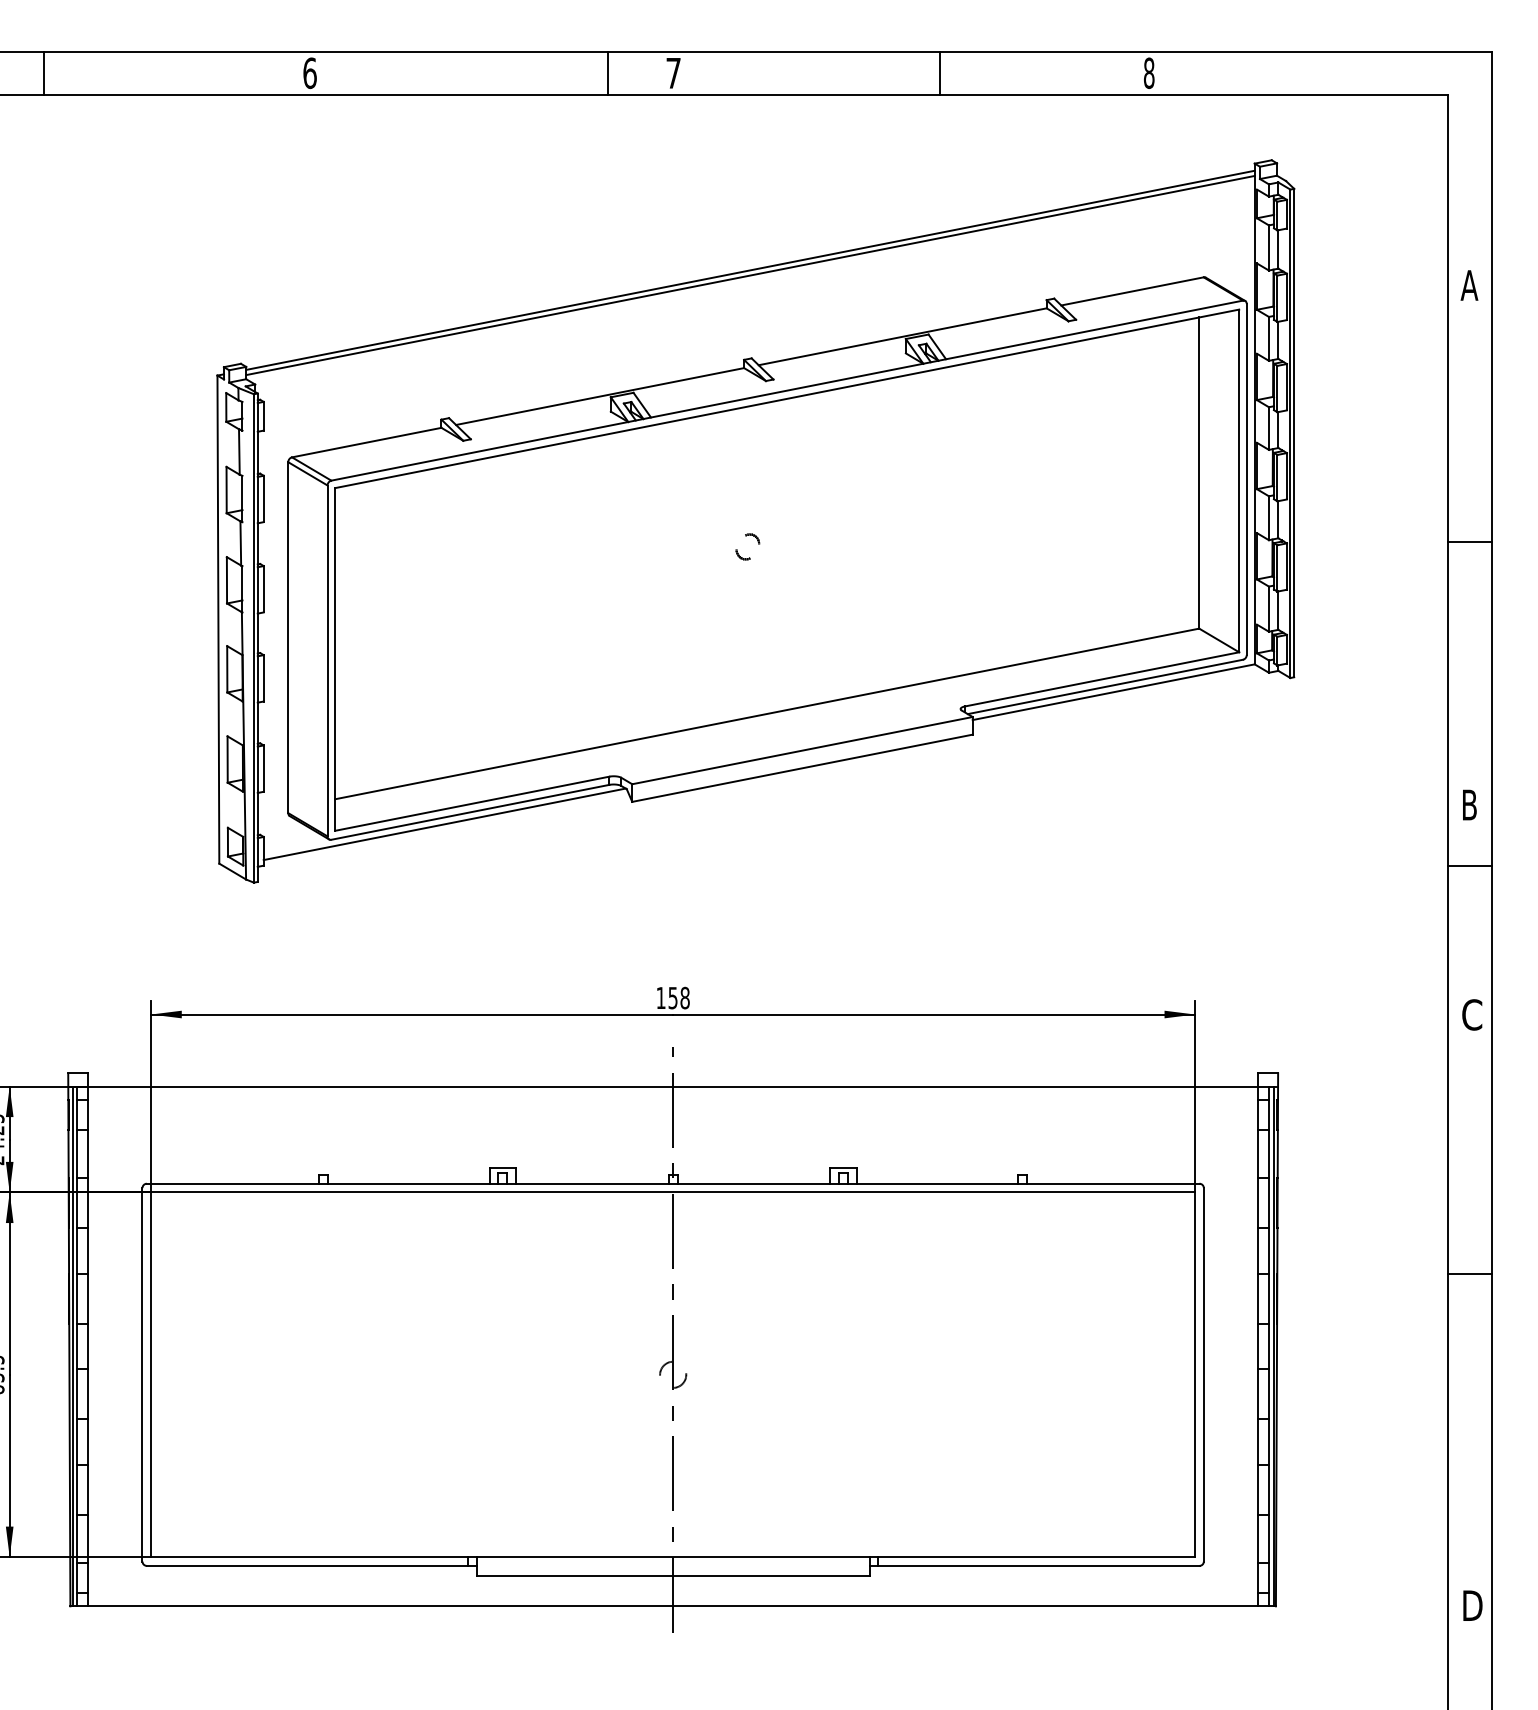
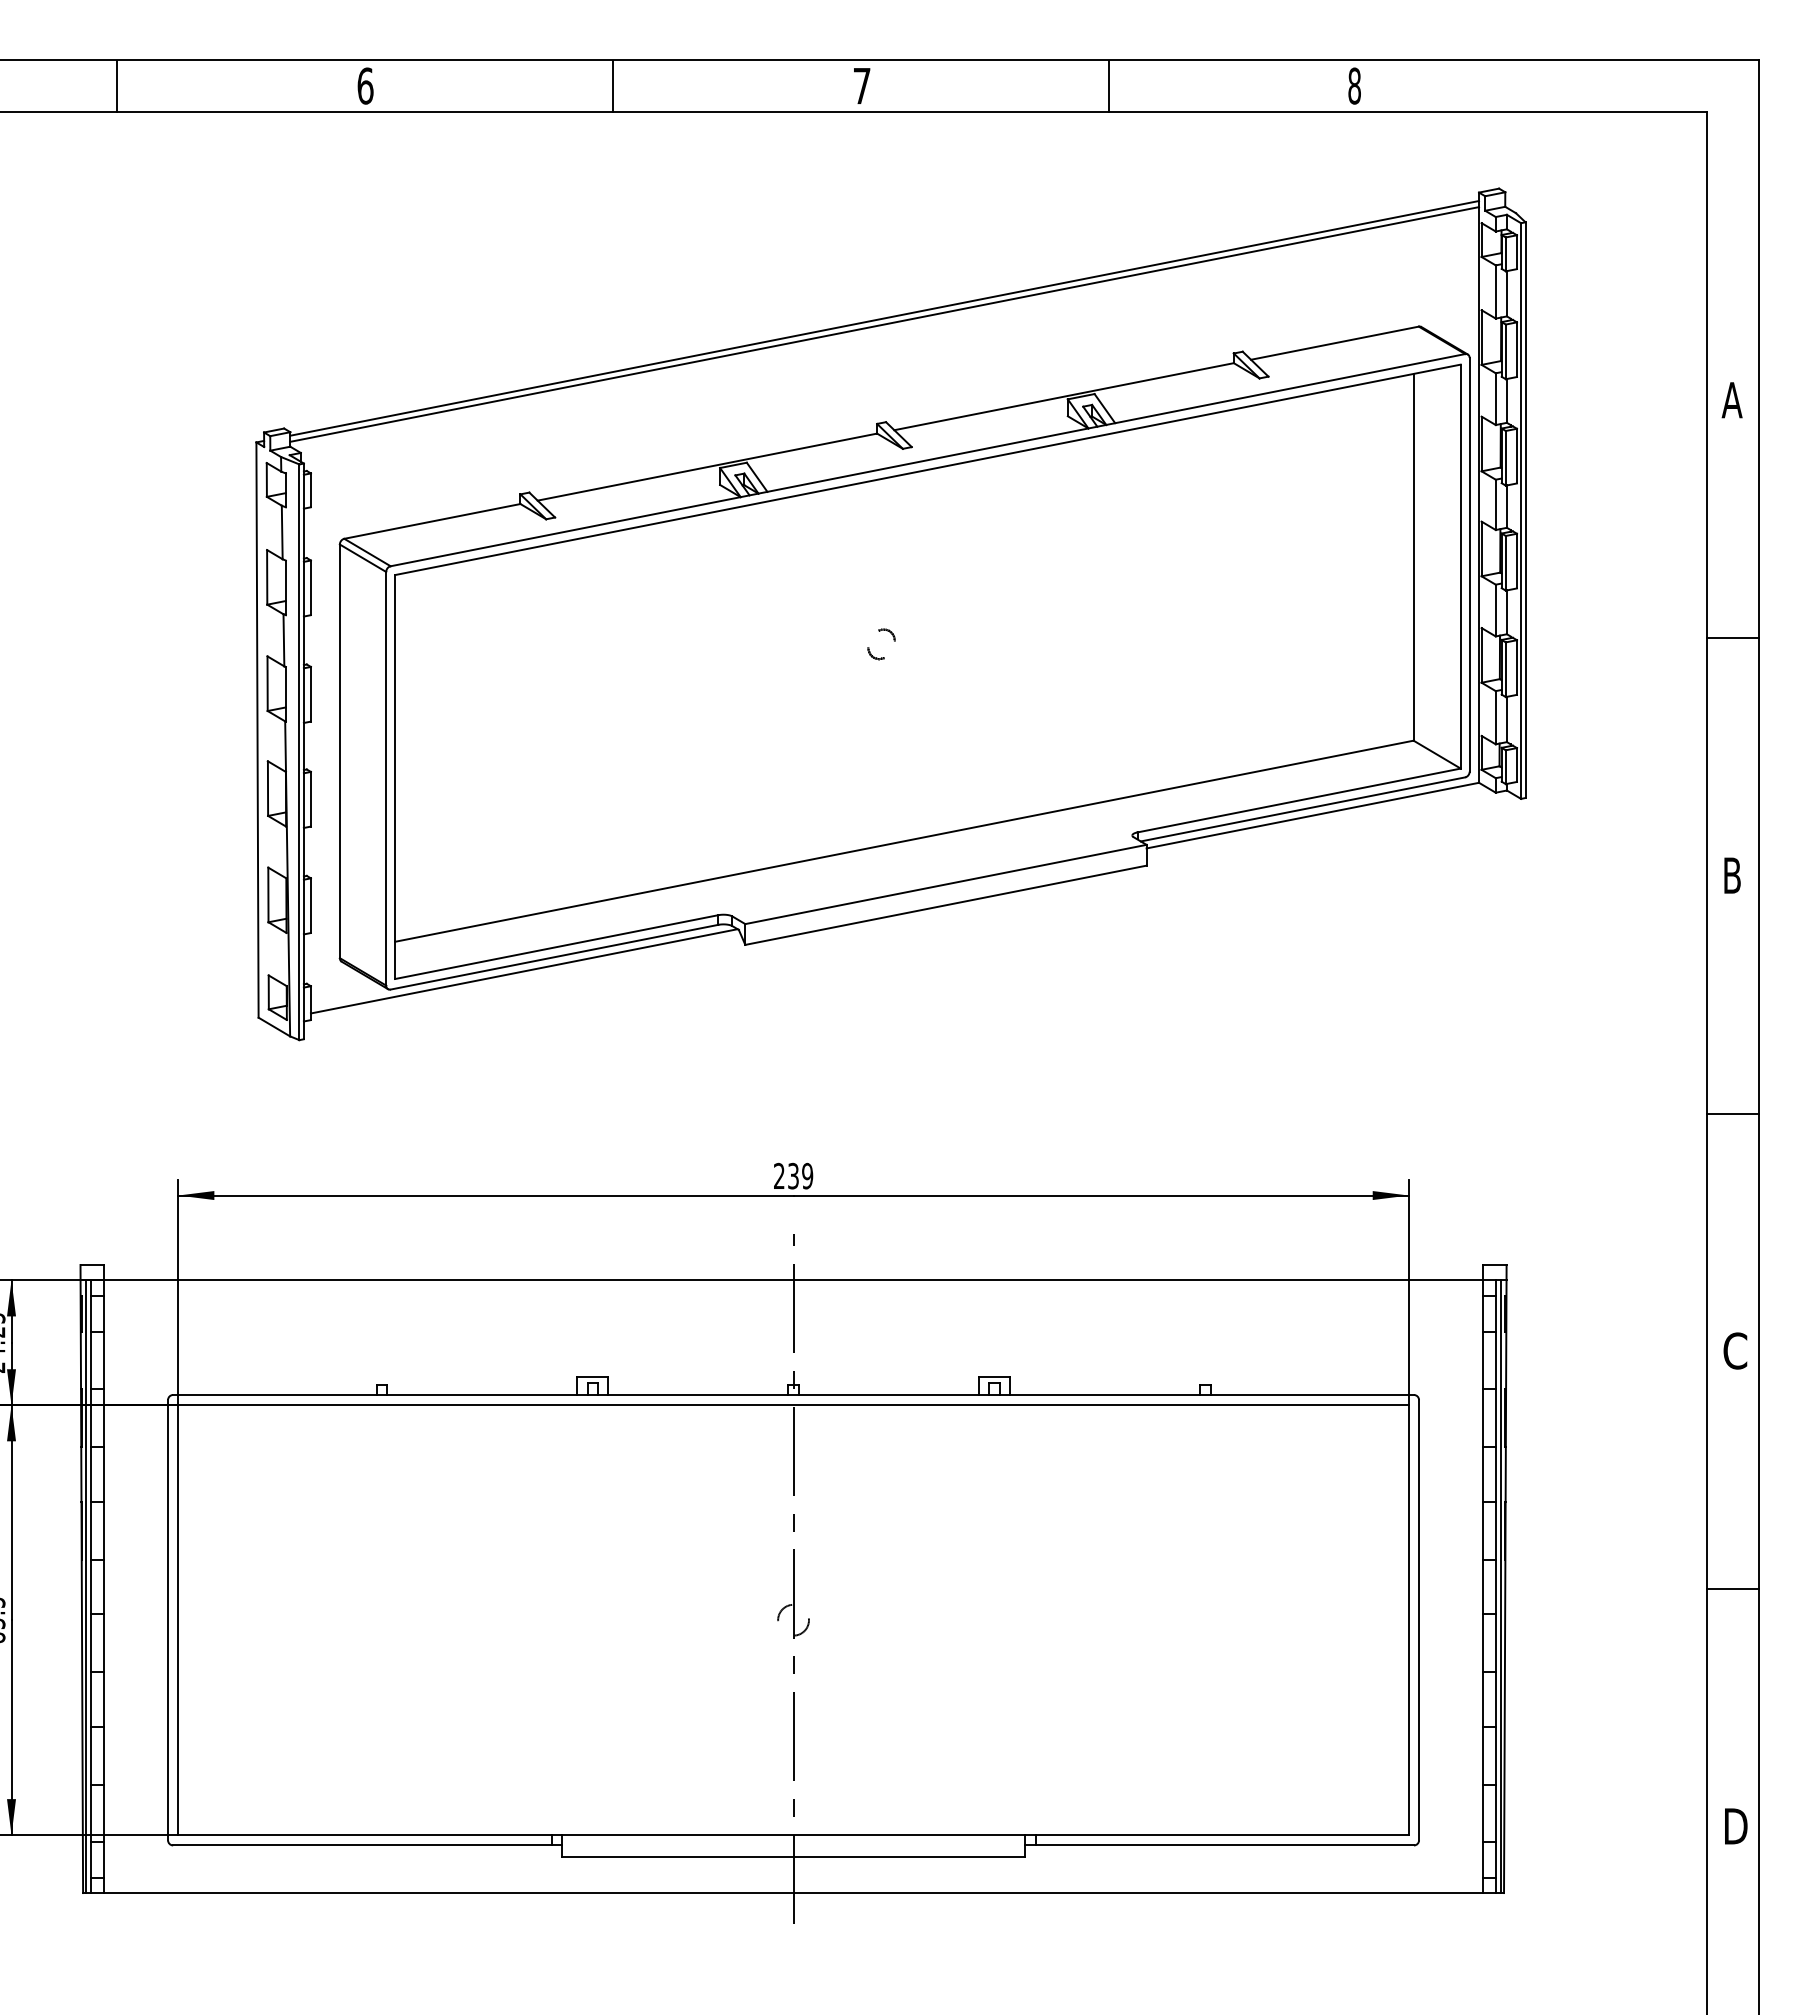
text: (673, 72) -> (862, 85), moved
line: (44, 73) -> (117, 86), moved
line: (608, 73) -> (613, 86), moved
text: (1468, 285) -> (1731, 400), moved
text: (1469, 804) -> (1732, 875), moved
line: (1469, 866) -> (1732, 1113), moved
text: (673, 997) -> (793, 1175), 158 -> 239
text: (1472, 1014) -> (1735, 1350), moved
line: (1469, 1274) -> (1732, 1588), moved
text: (1473, 1605) -> (1736, 1826), moved

